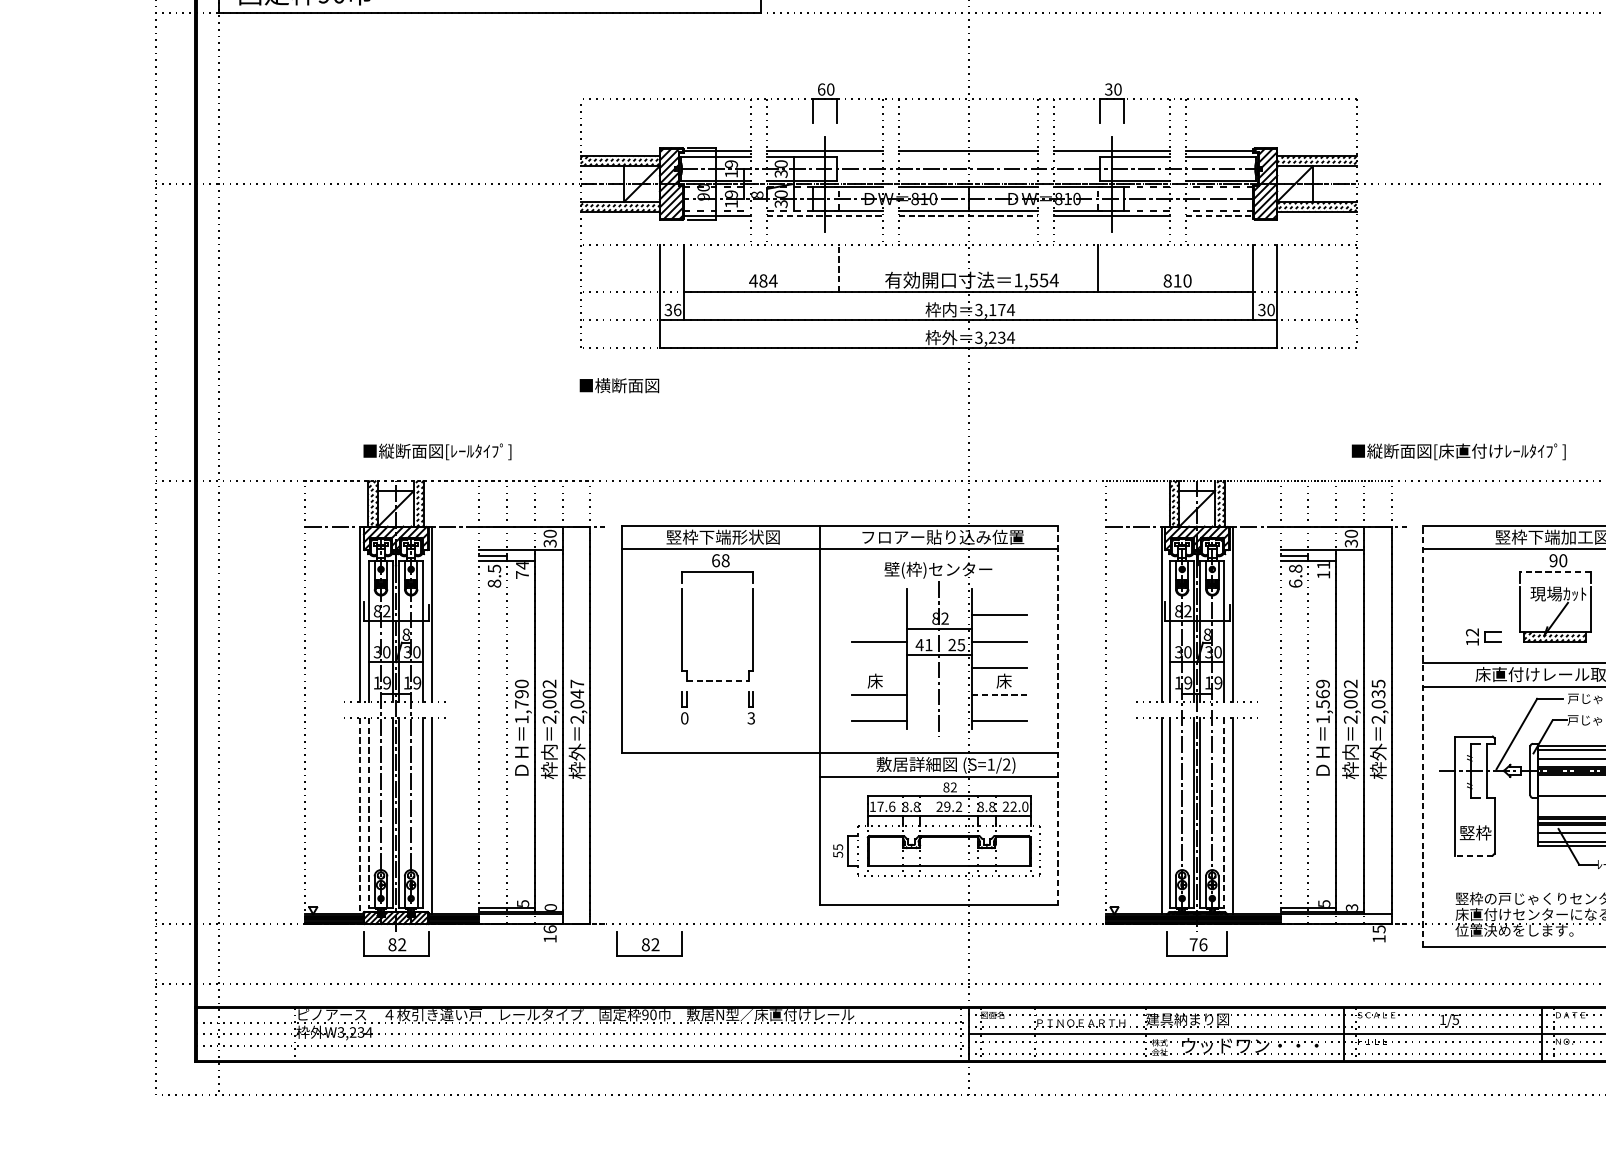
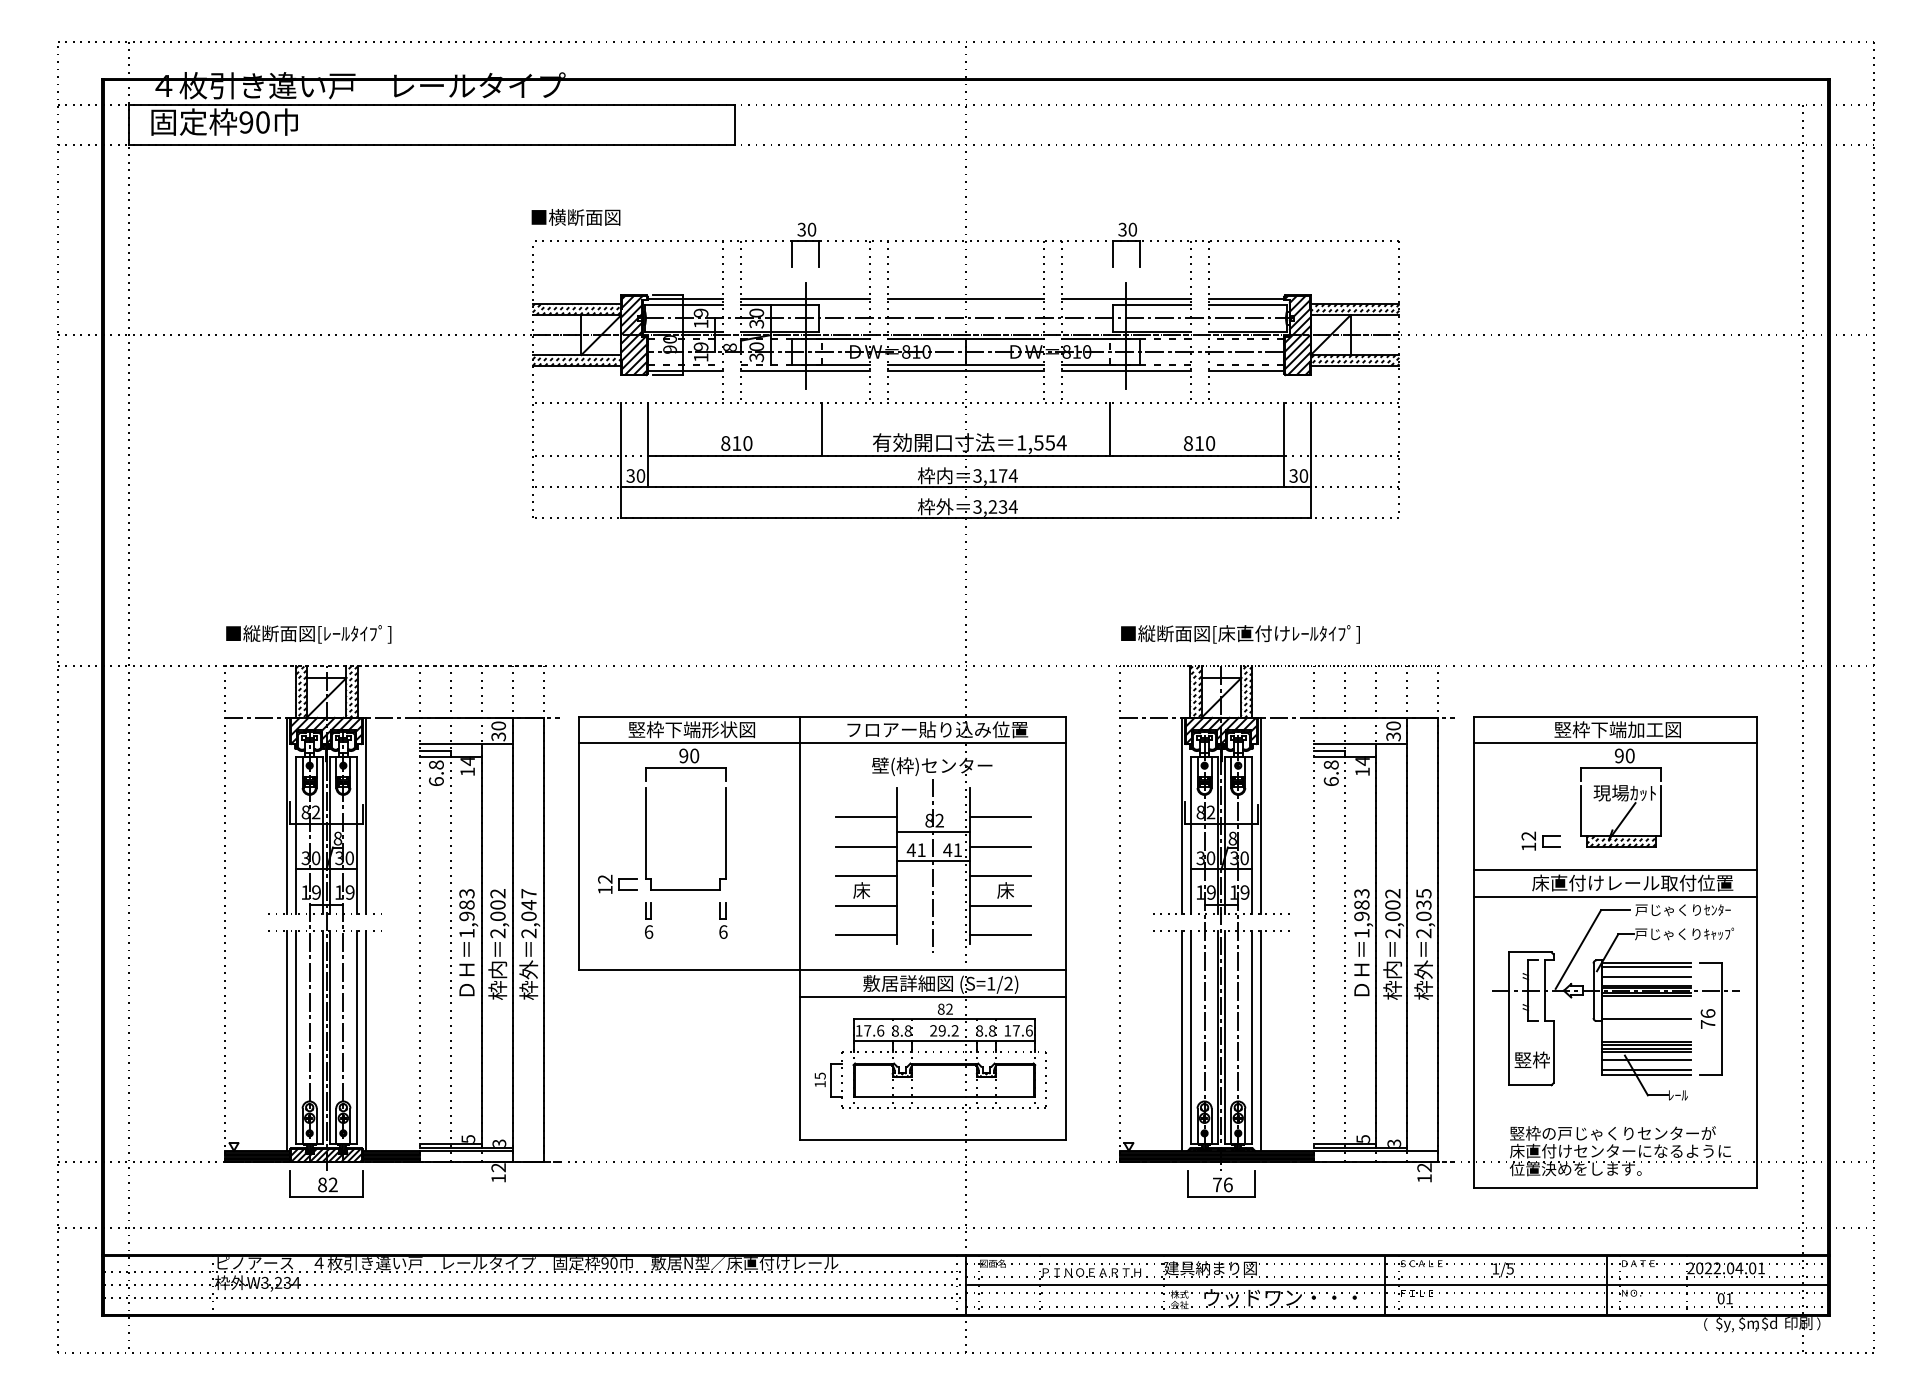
text: (821, 89) -> (801, 229), 60 -> 30
line: (824, 216) -> (805, 371), dashed -> solid
line: (969, 216) -> (966, 371), dashed -> solid
line: (1219, 216) -> (1246, 371), dashed -> solid
line: (839, 268) -> (821, 429), dashed -> solid
text: (763, 280) -> (736, 443), 484 -> 810
text: (677, 309) -> (640, 475), 36 -> 30
text: (618, 385) -> (575, 217), moved
text: (437, 451) -> (308, 634), moved
text: (1458, 451) -> (1240, 634), moved
text: (721, 560) -> (689, 755), 68 -> 90
text: (1323, 565) -> (1362, 761), 11 -> 14
line: (1555, 571) -> (1621, 768), dashed -> solid
text: (522, 574) -> (467, 771), 74 -> 14
text: (494, 576) -> (436, 773), 8.5 -> 6.8
line: (879, 615) -> (866, 817), added
text: (956, 645) -> (952, 850), 25 -> 41
line: (879, 668) -> (866, 876), added
part: (656, 674) -> (617, 883), added
line: (717, 680) -> (685, 889), dashed -> solid
text: (521, 694) -> (466, 905), 1,790 -> 1,983
line: (999, 694) -> (1000, 905), dashed -> solid
text: (1322, 694) -> (1361, 905), 1,569 -> 1,983
line: (1058, 715) -> (1066, 928), dashed -> solid
text: (684, 717) -> (648, 931), 0 -> 6
text: (751, 717) -> (723, 931), 3 -> 6
line: (1422, 736) -> (1473, 952), dashed -> solid
text: (1015, 806) -> (1018, 1030), 22.0 -> 17.6
line: (369, 813) -> (296, 1038), dashed -> solid
line: (1224, 813) -> (1251, 1038), dashed -> solid
line: (360, 816) -> (286, 1041), dashed -> solid
text: (837, 854) -> (819, 1084), 55 -> 15
line: (1473, 855) -> (1529, 1085), dashed -> solid
text: (550, 906) -> (499, 1142), 0 -> 3
text: (550, 929) -> (498, 1167), 16 -> 12
text: (1379, 929) -> (1424, 1167), 15 -> 12
part: (649, 943) -> (609, 1183), removed

